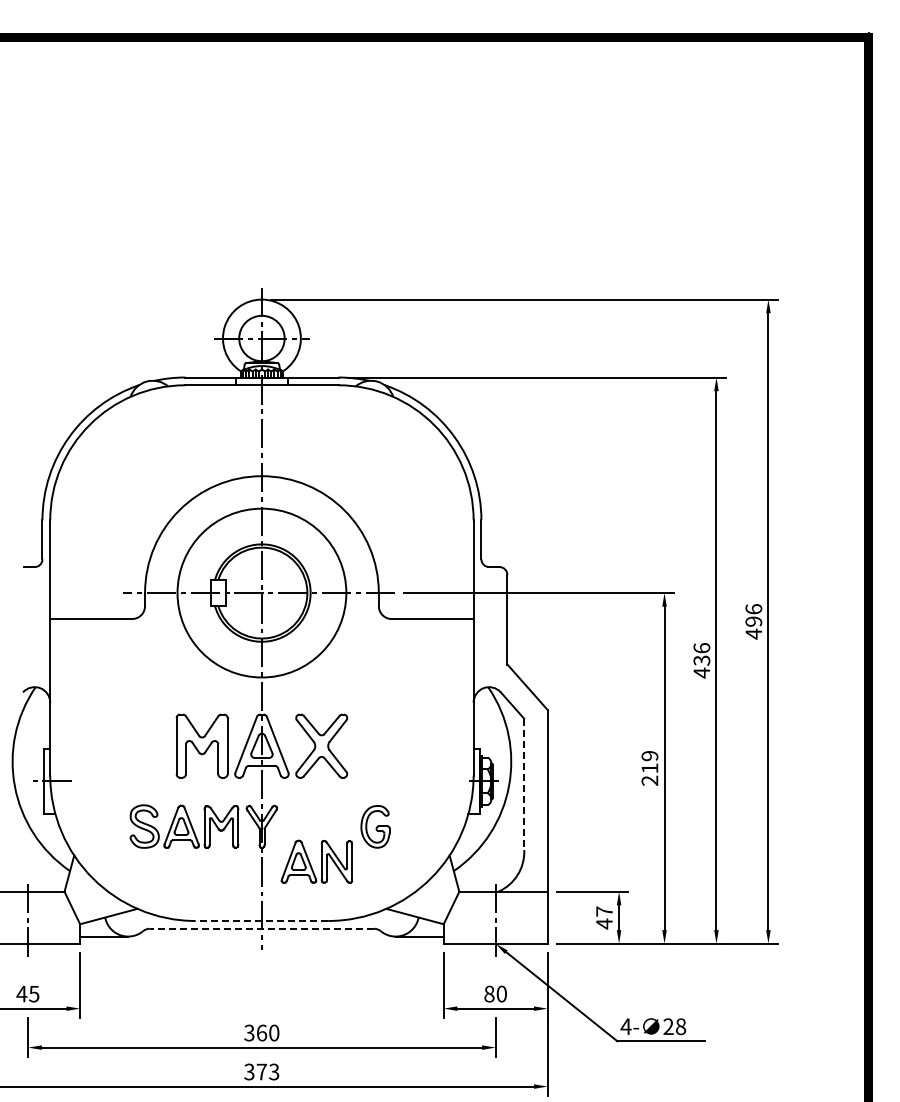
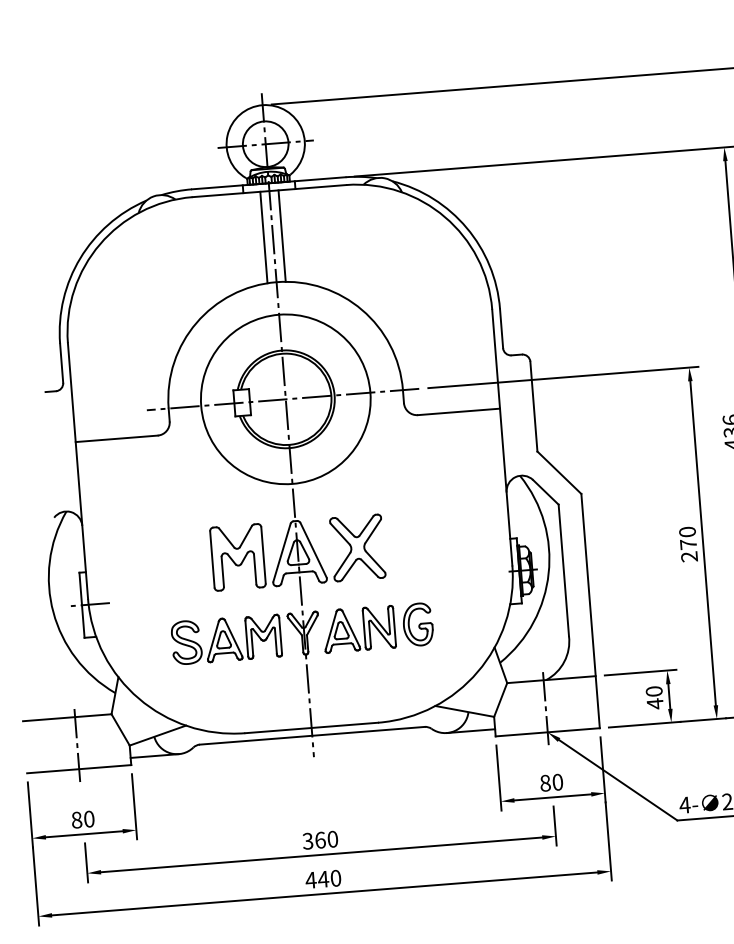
line: (252, 430) -> (263, 237), added
line: (271, 430) -> (282, 235), added
text: (649, 762) -> (687, 538), 219 -> 270
line: (524, 784) -> (564, 570), dashed -> solid
part: (316, 861) -> (358, 628), moved
text: (604, 911) -> (654, 691), 47 -> 40
line: (261, 920) -> (311, 727), dashed -> solid
line: (261, 928) -> (311, 735), dashed -> solid
text: (27, 993) -> (82, 819), 45 -> 80
text: (261, 1071) -> (323, 878), 373 -> 440

